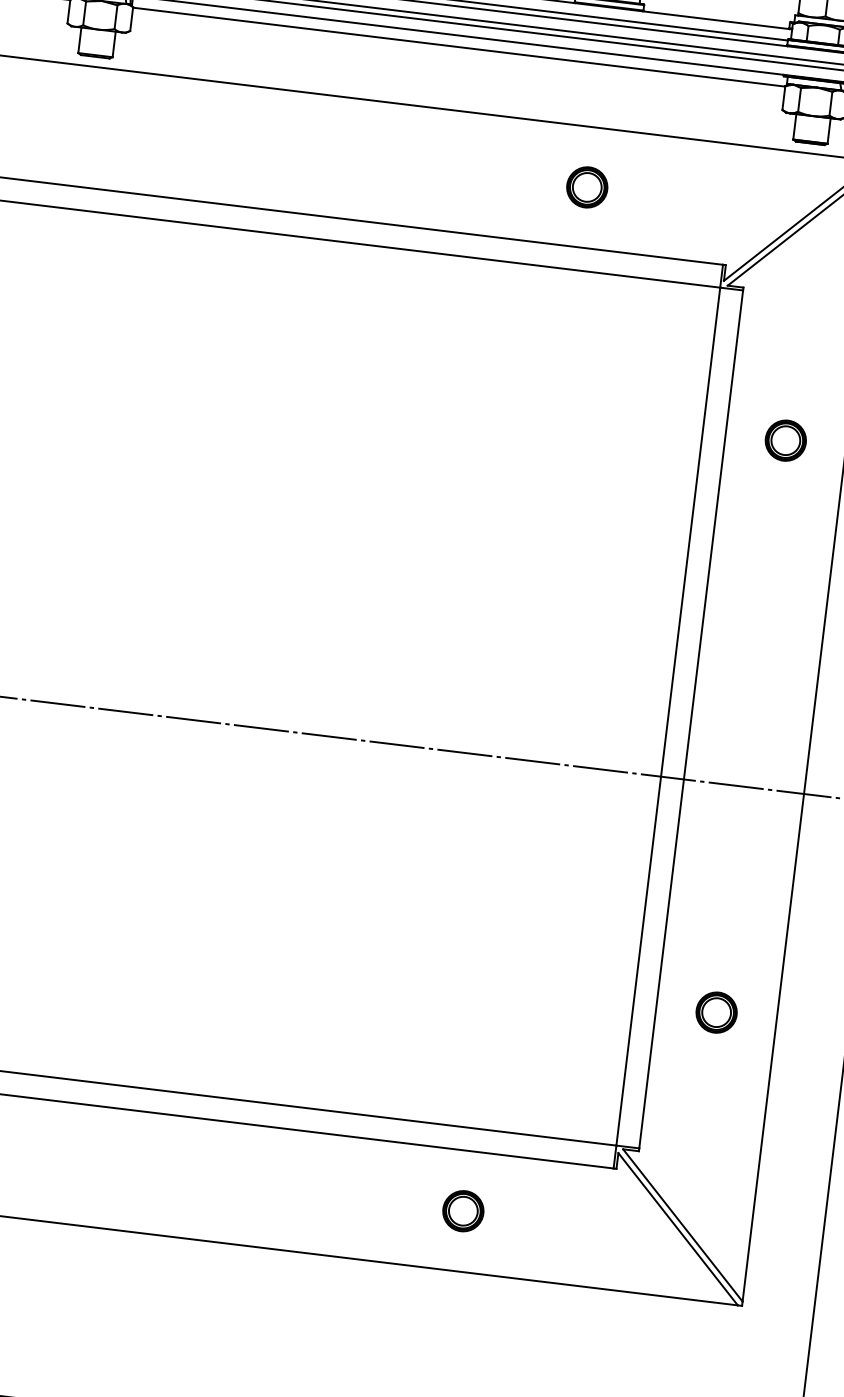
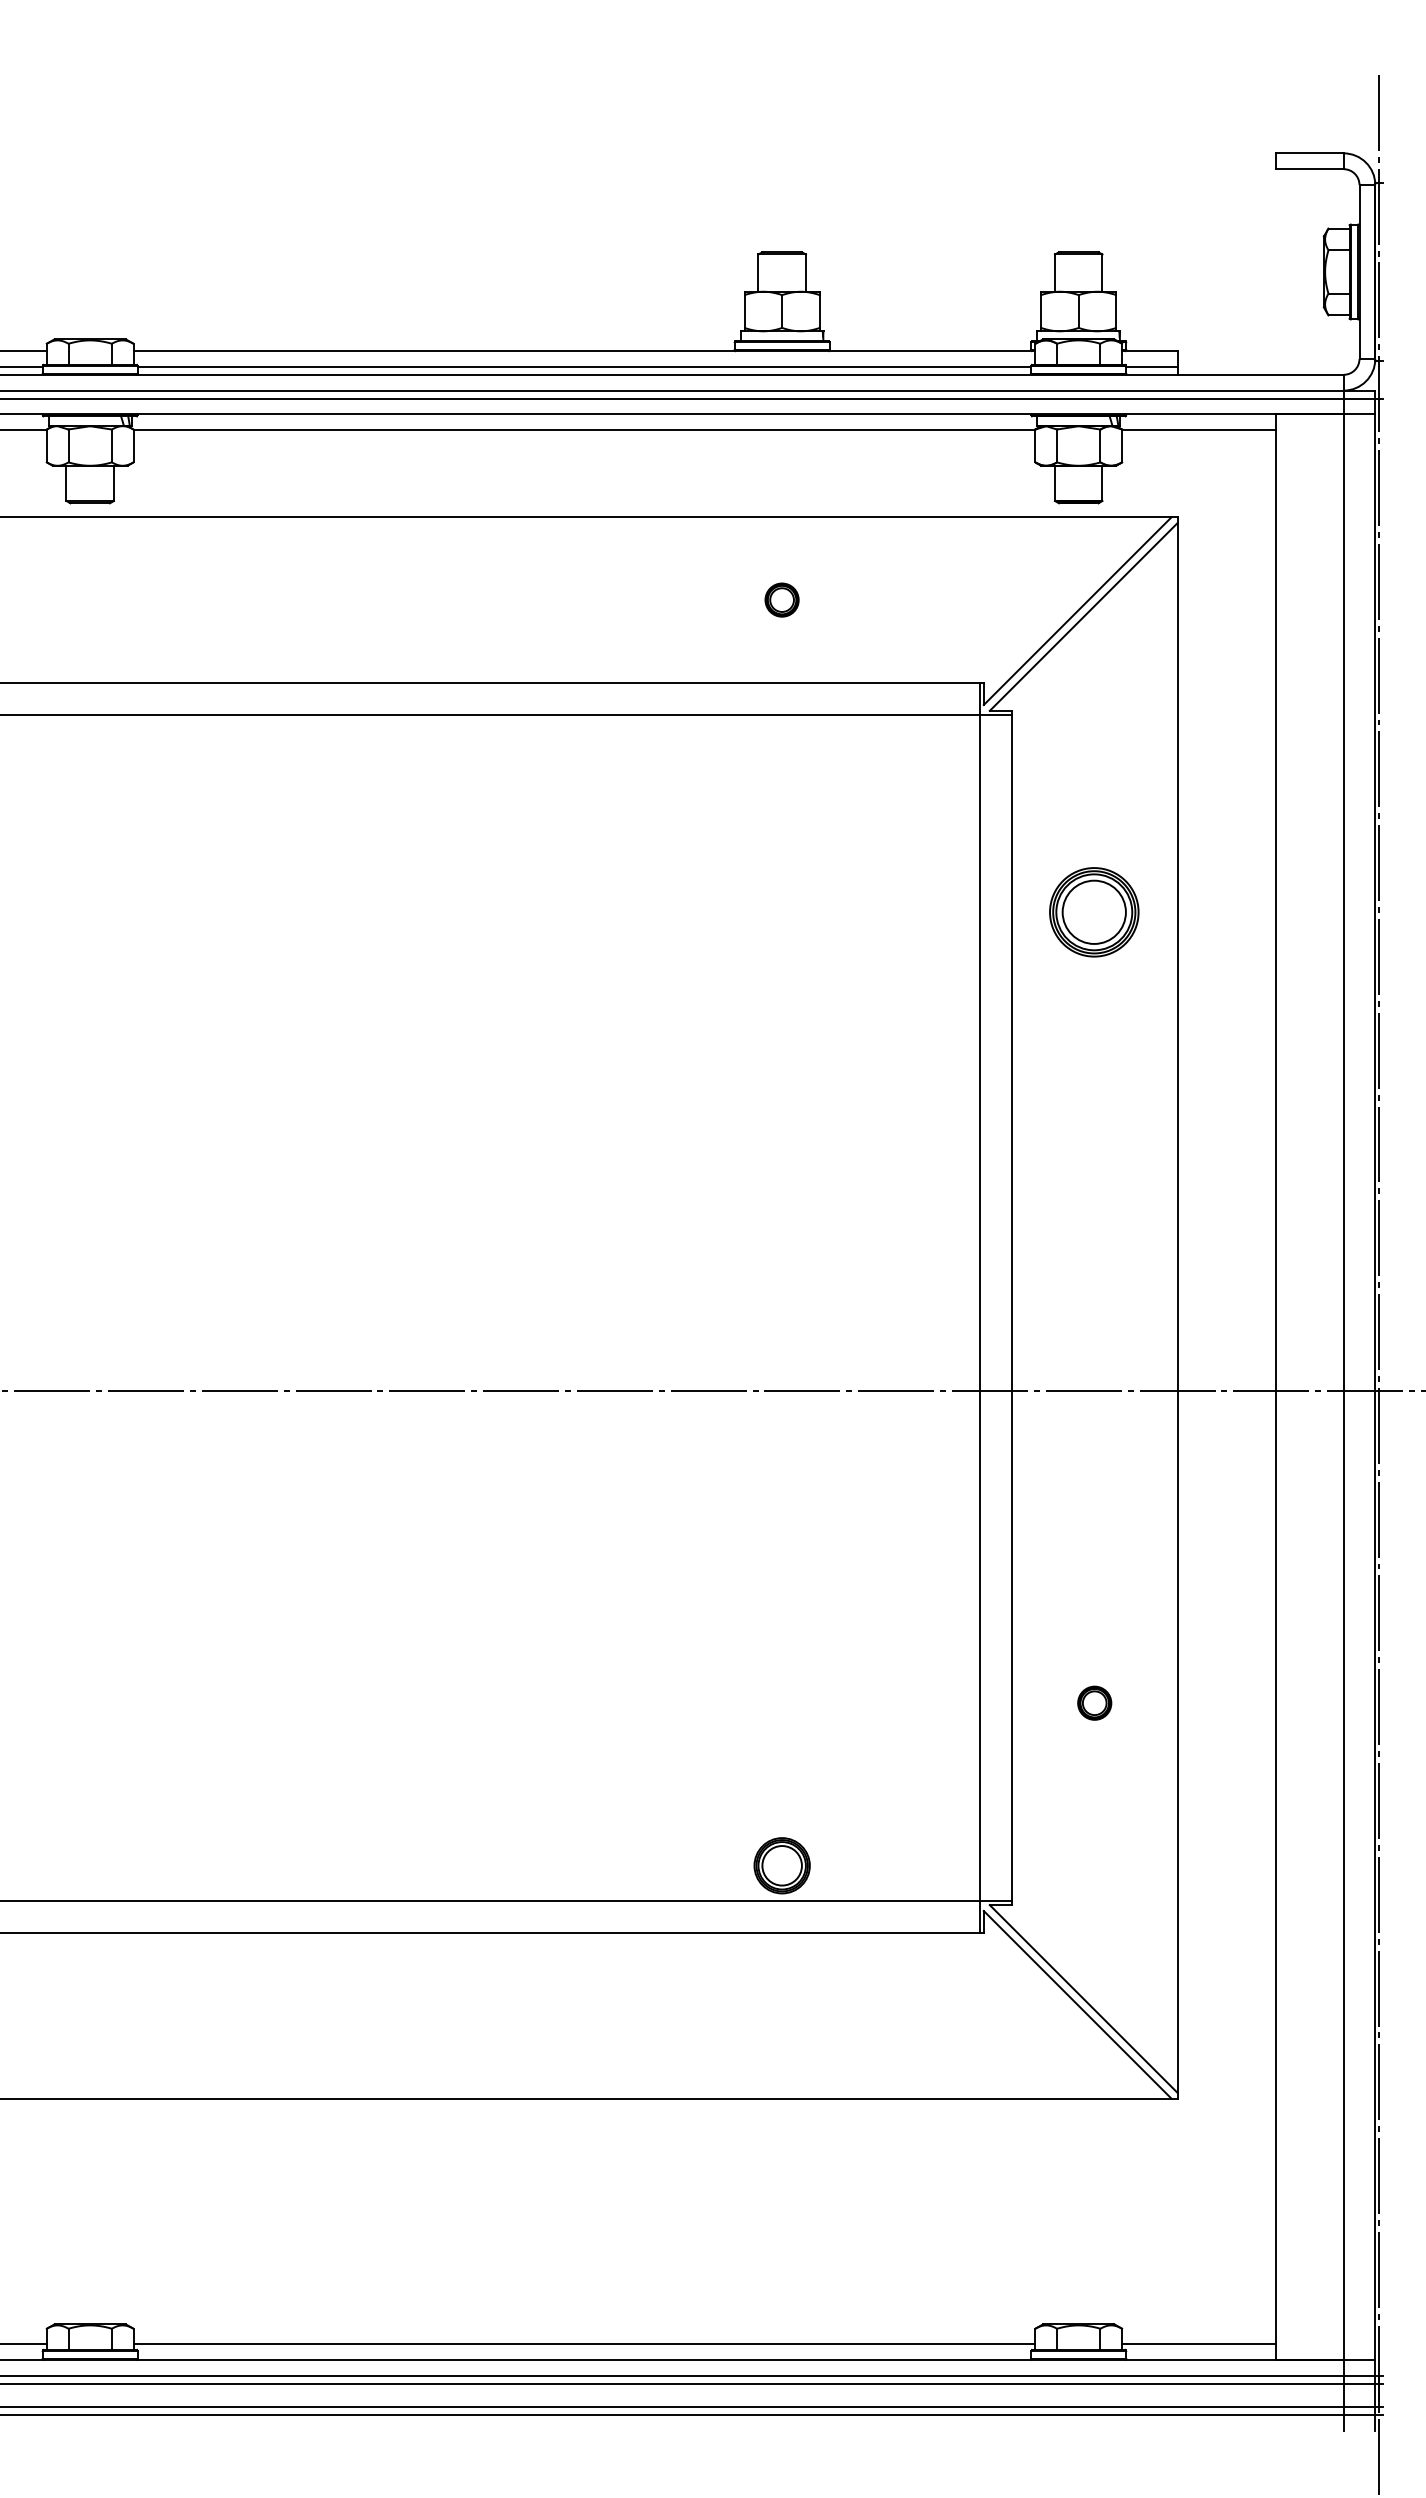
part: (586, 186) -> (781, 599), size x0.6
part: (785, 440) -> (1094, 912), size x1.6
part: (716, 1011) -> (1094, 1702), size x0.6
part: (462, 1210) -> (781, 1865), moved

